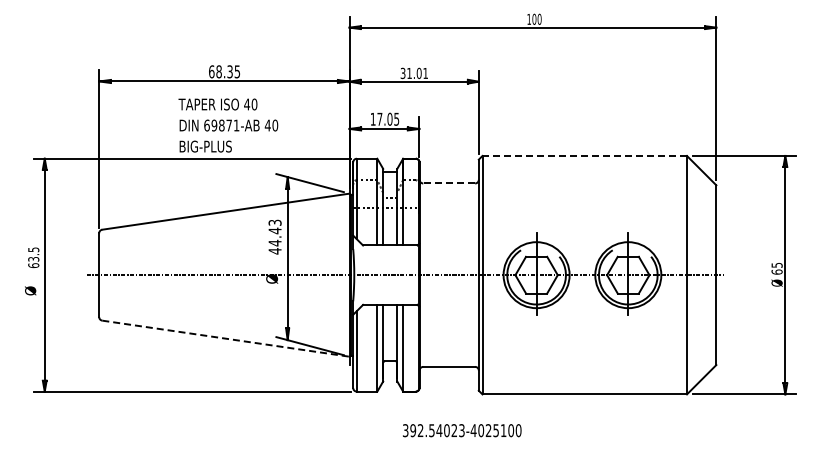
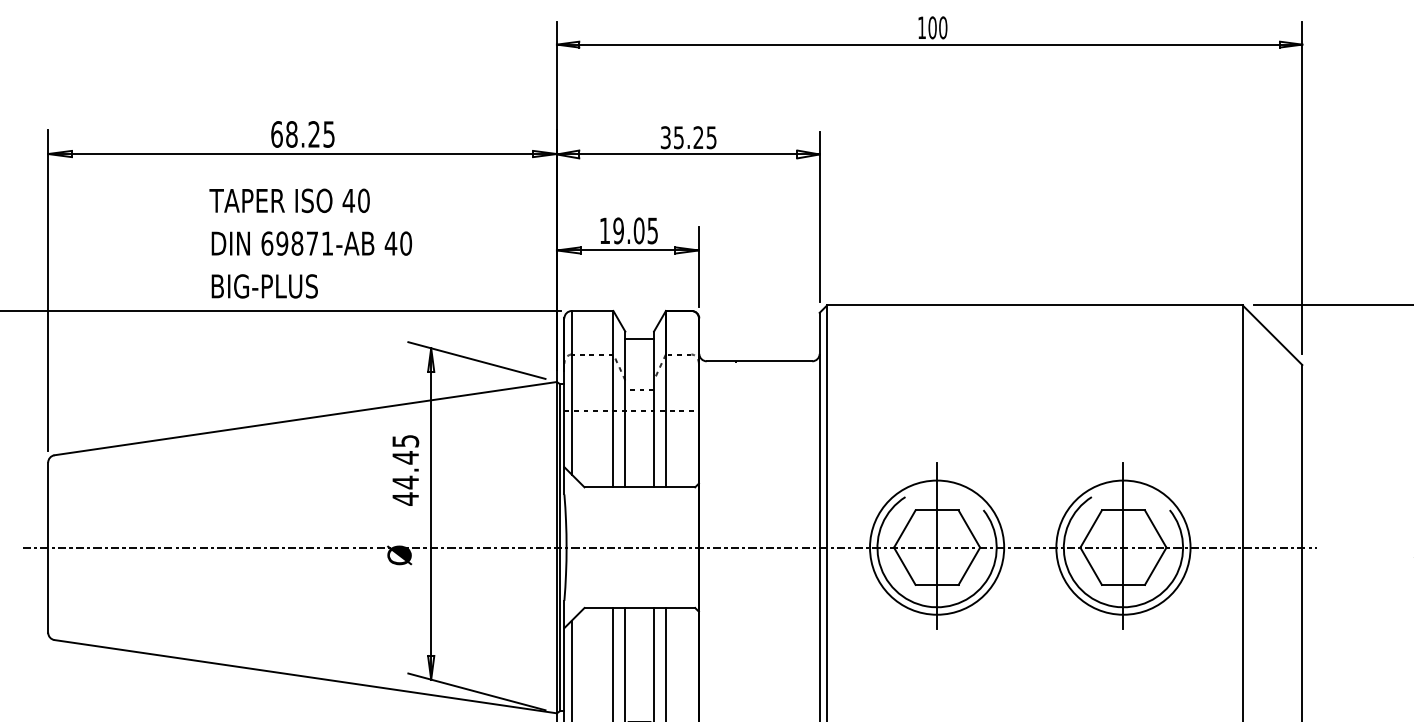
text: (229, 72) -> (313, 135), 68.35 -> 68.25
text: (417, 73) -> (695, 137), 31.01 -> 35.25
text: (379, 118) -> (617, 229), 17.05 -> 19.05
line: (584, 155) -> (1034, 304), dashed -> solid
line: (449, 183) -> (760, 361), dashed -> solid
text: (274, 222) -> (404, 440), 44.43 -> 44.45
line: (225, 338) -> (304, 676), dashed -> solid

